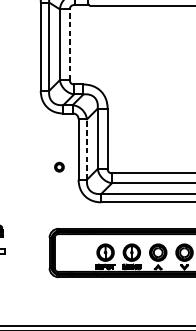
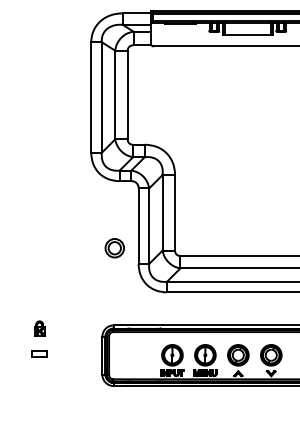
line: (69, 44) -> (127, 94), dashed -> solid
line: (87, 149) -> (149, 226), dashed -> solid
part: (59, 167) -> (114, 248), size x1.67

